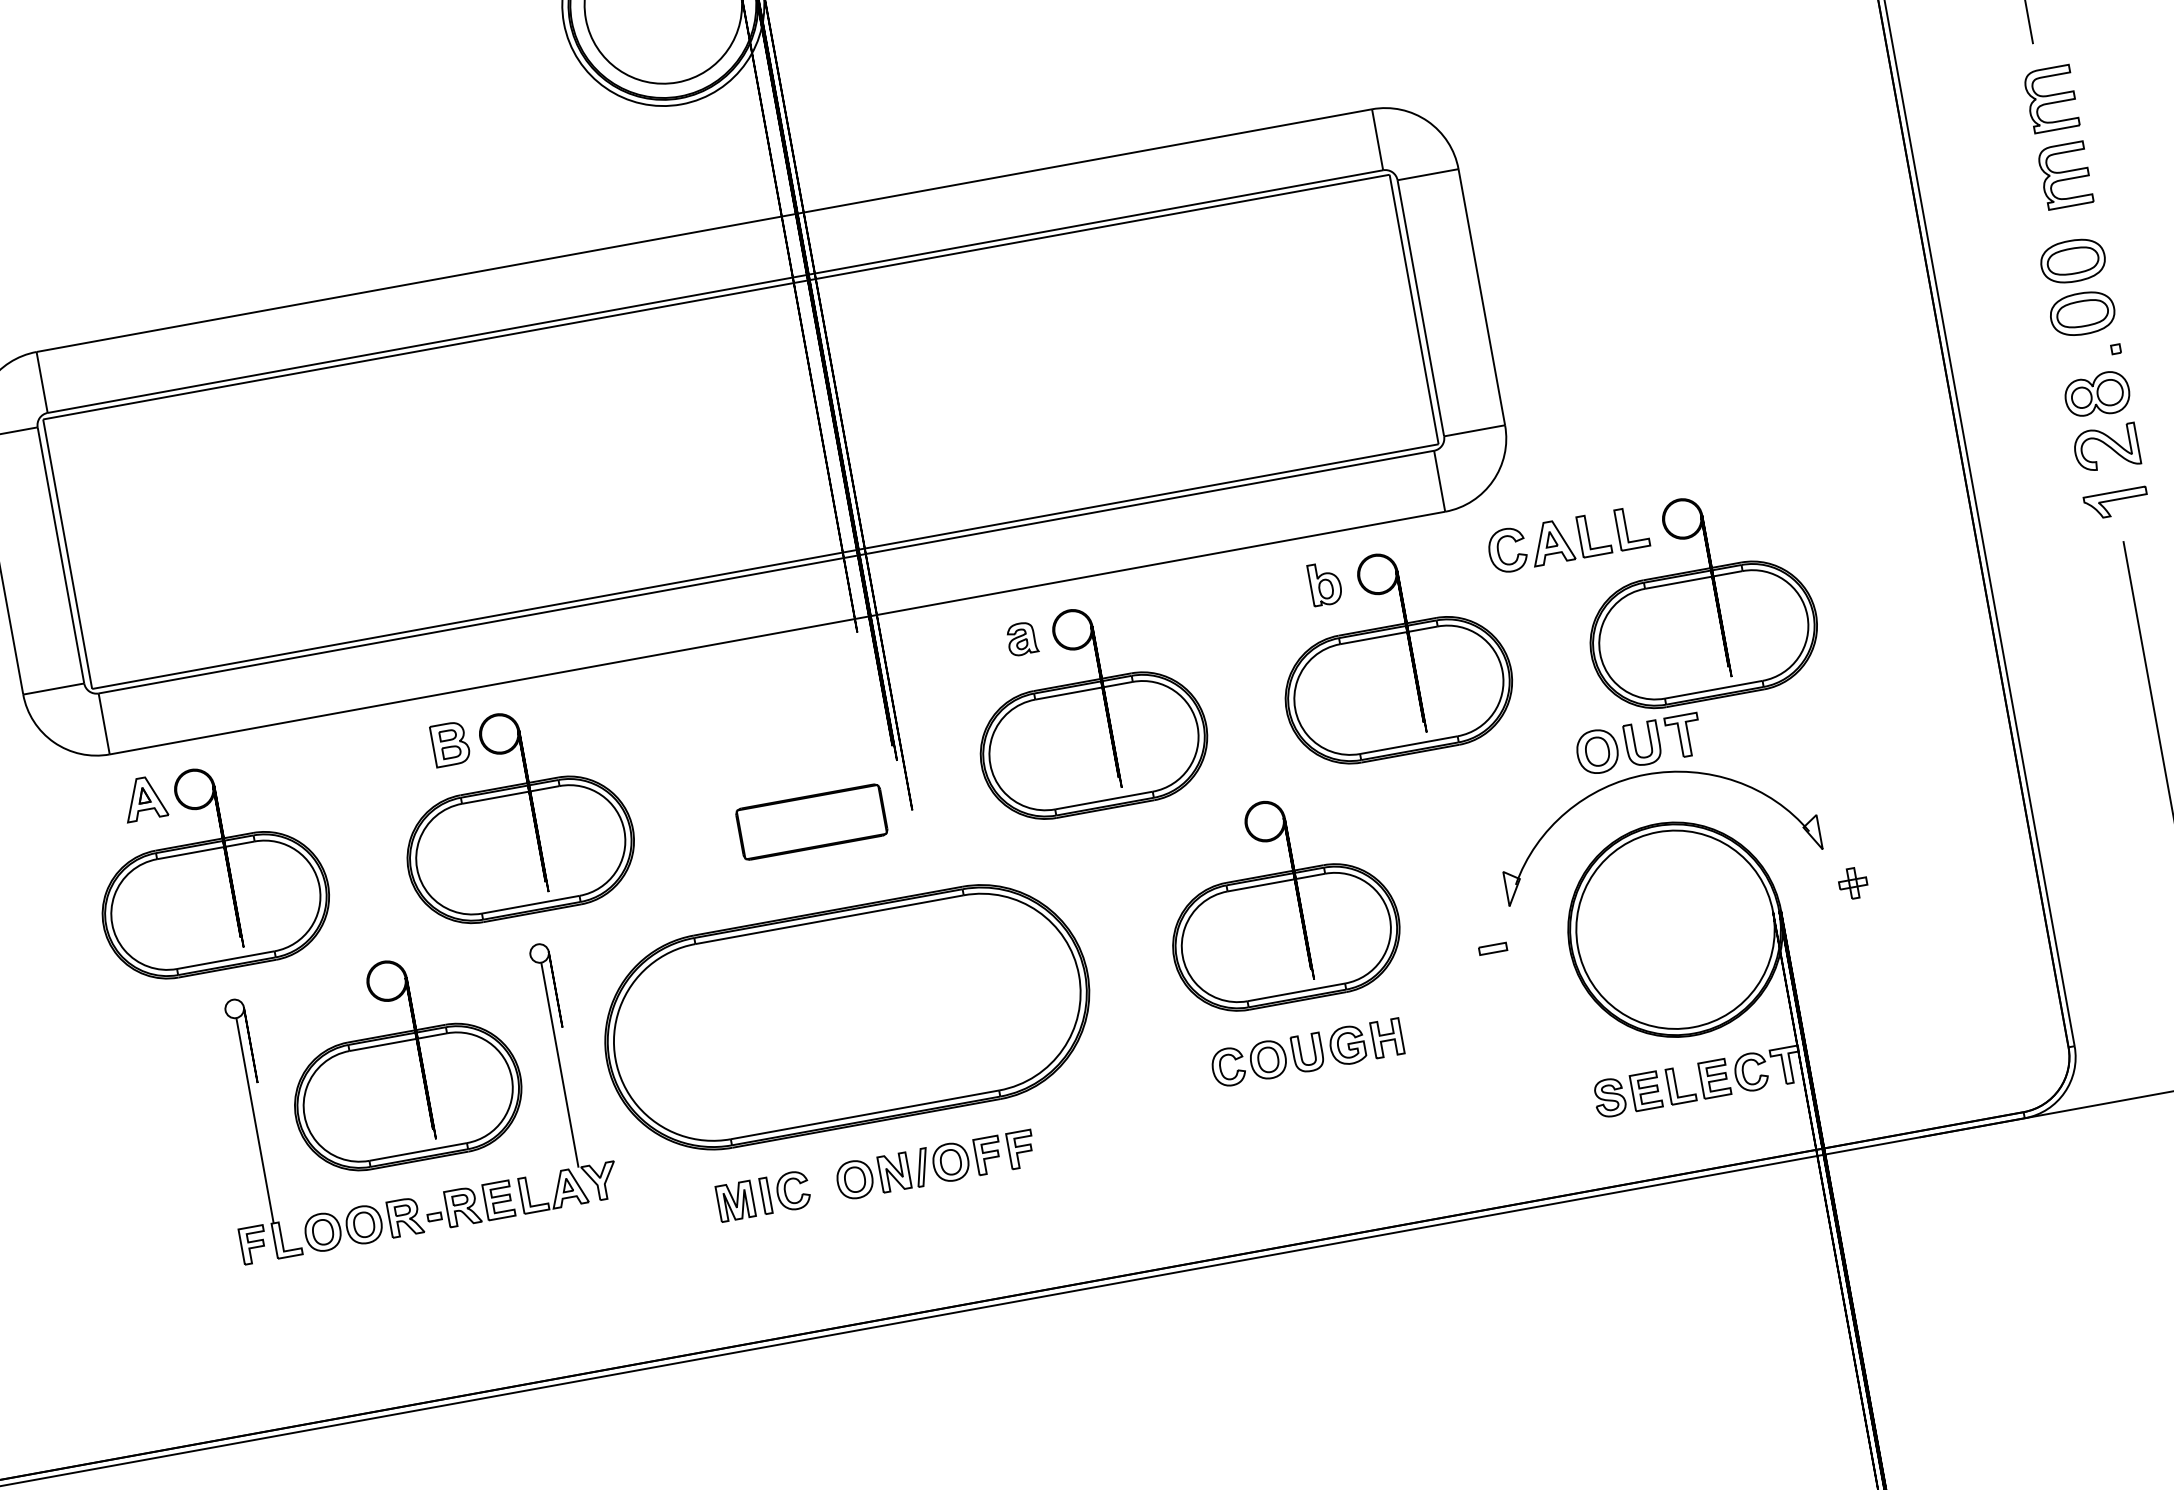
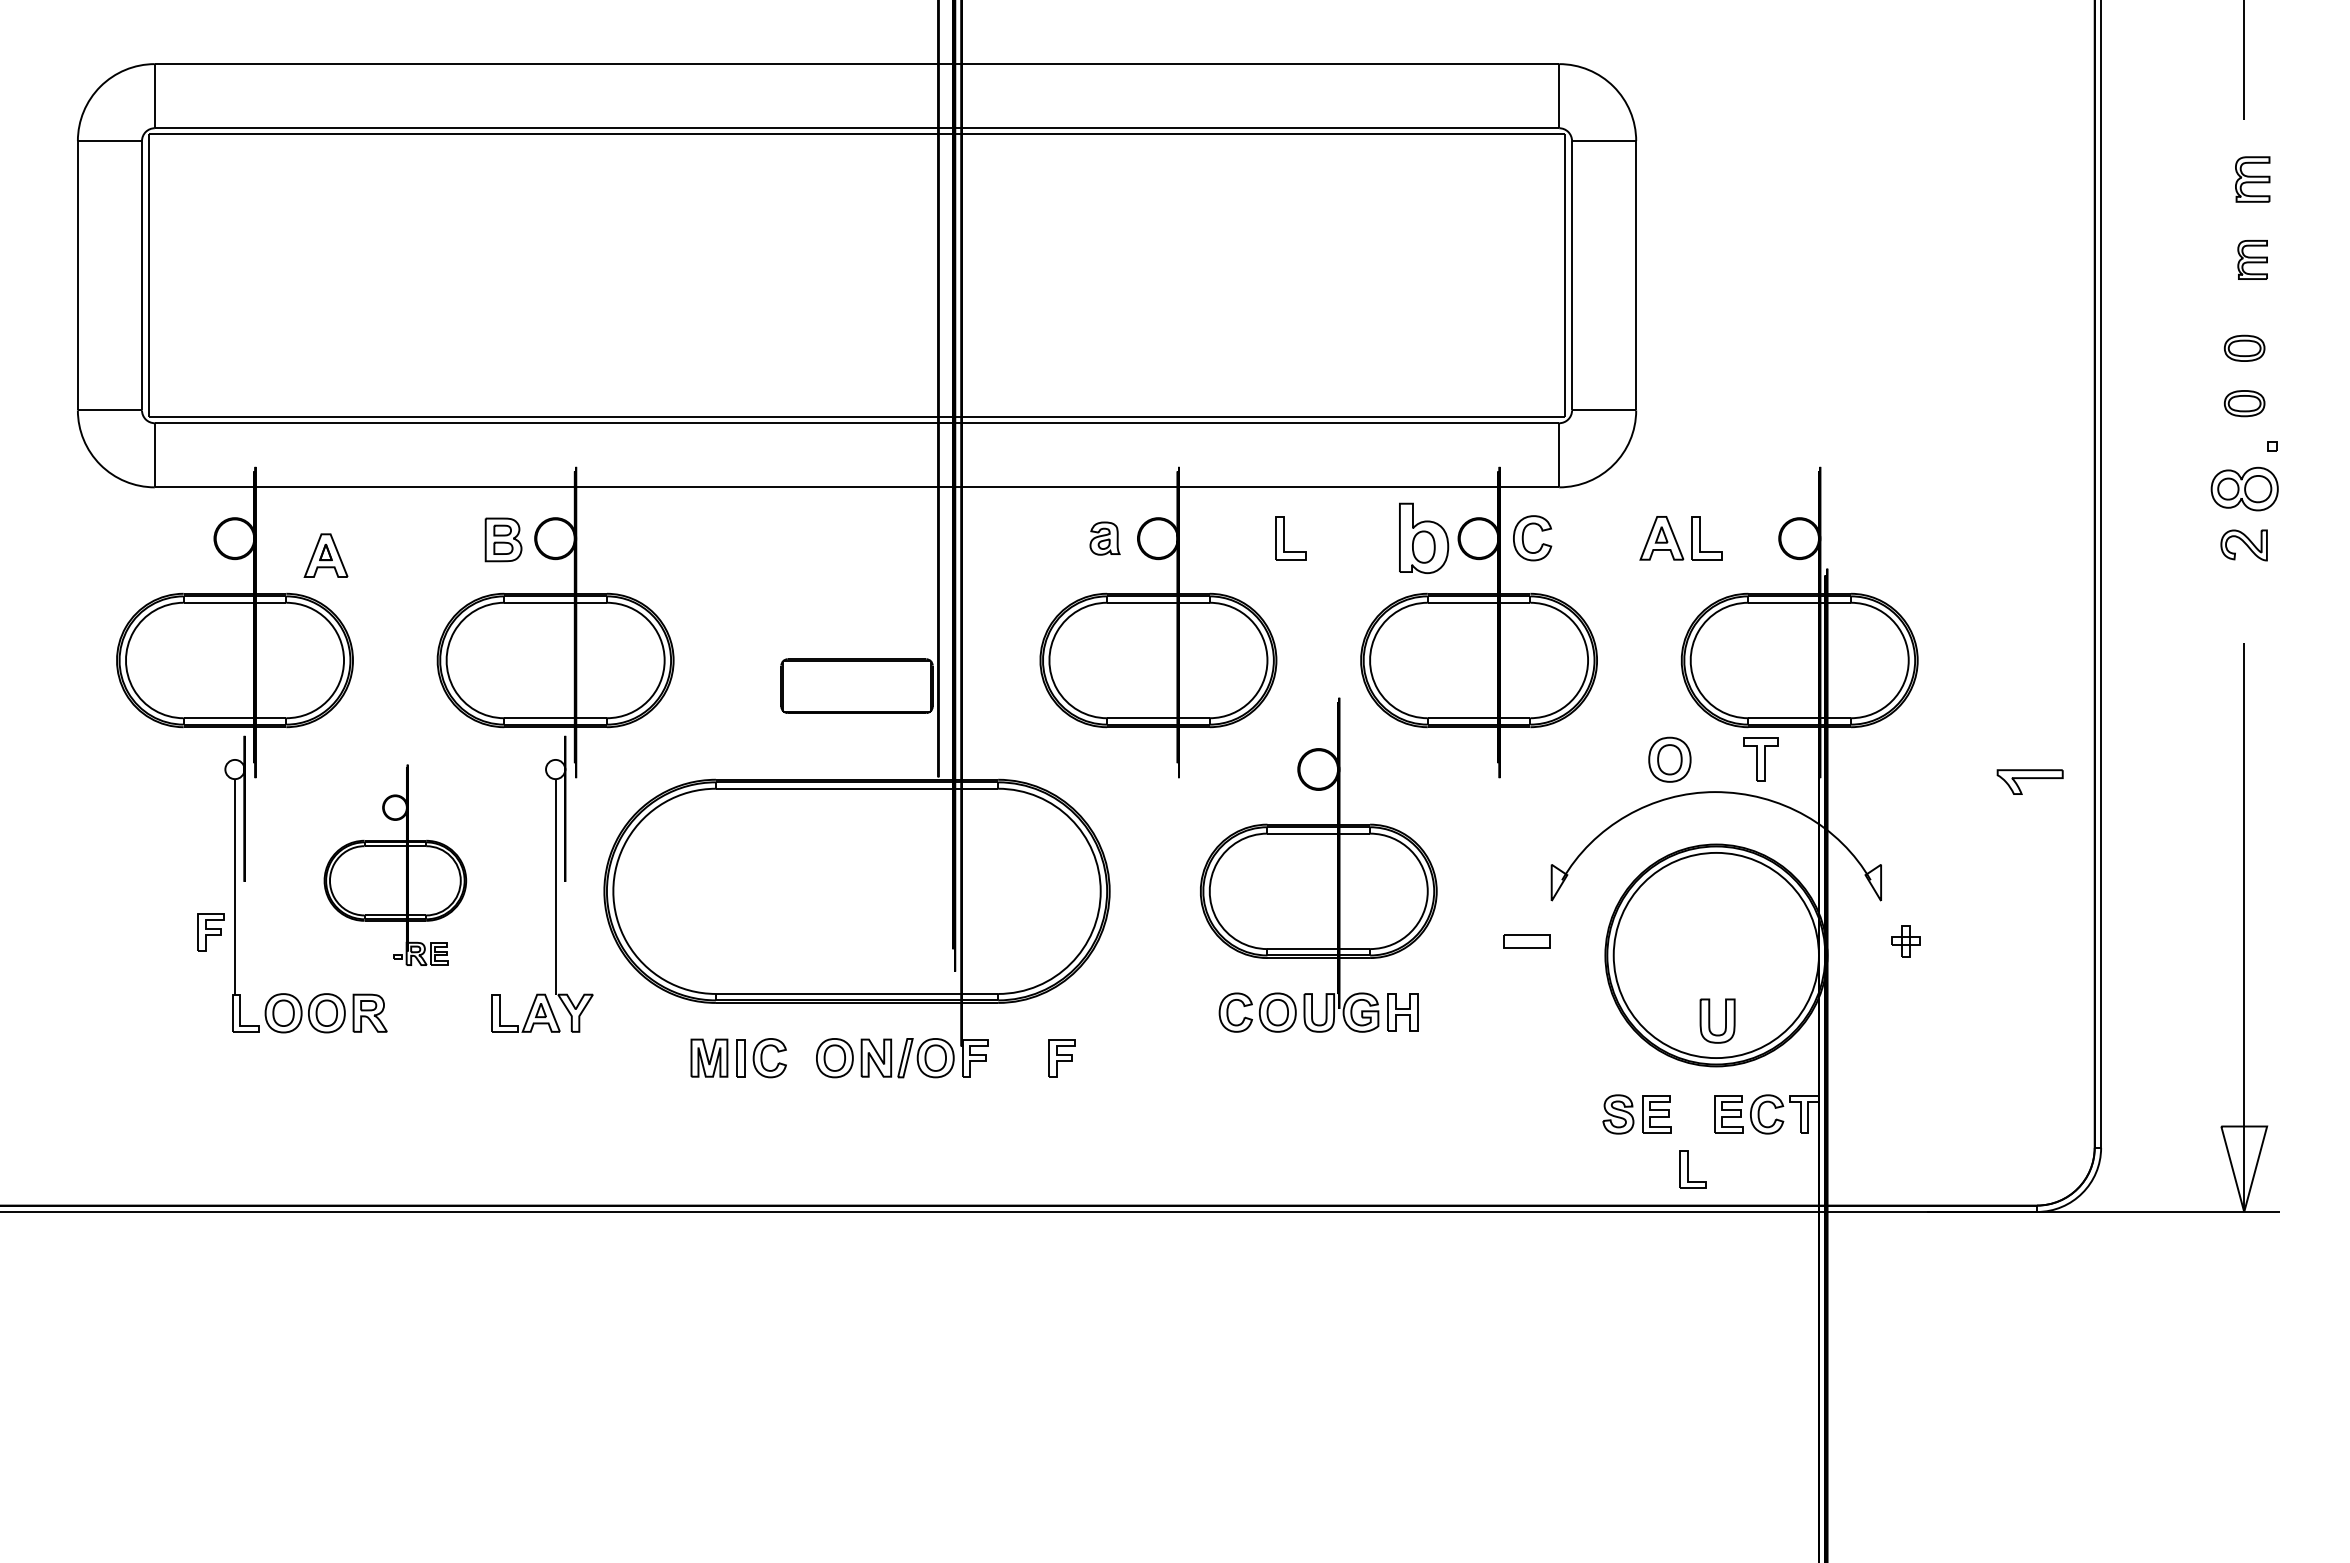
part: (2051, 99) -> (2252, 179), size x0.7
part: (2065, 175) -> (2252, 259), size x0.6
part: (2072, 261) -> (2244, 348), size x0.6
part: (2082, 313) -> (2244, 403), size x0.6
part: (2105, 448) -> (2243, 545), size x0.7
part: (2115, 503) -> (2029, 781), moved
part: (1632, 528) -> (1290, 538), moved
part: (1498, 552) -> (1523, 538), moved
part: (1324, 583) -> (1423, 538), size x1.6
part: (1636, 744) -> (1710, 1020), moved
part: (143, 798) -> (325, 555), moved
part: (1492, 948) -> (1526, 940), size x1.6
part: (403, 1071) -> (395, 864), size x0.6
part: (1680, 1085) -> (1692, 1169), moved
part: (1021, 1149) -> (1061, 1058), moved
part: (253, 1245) -> (210, 932), moved

